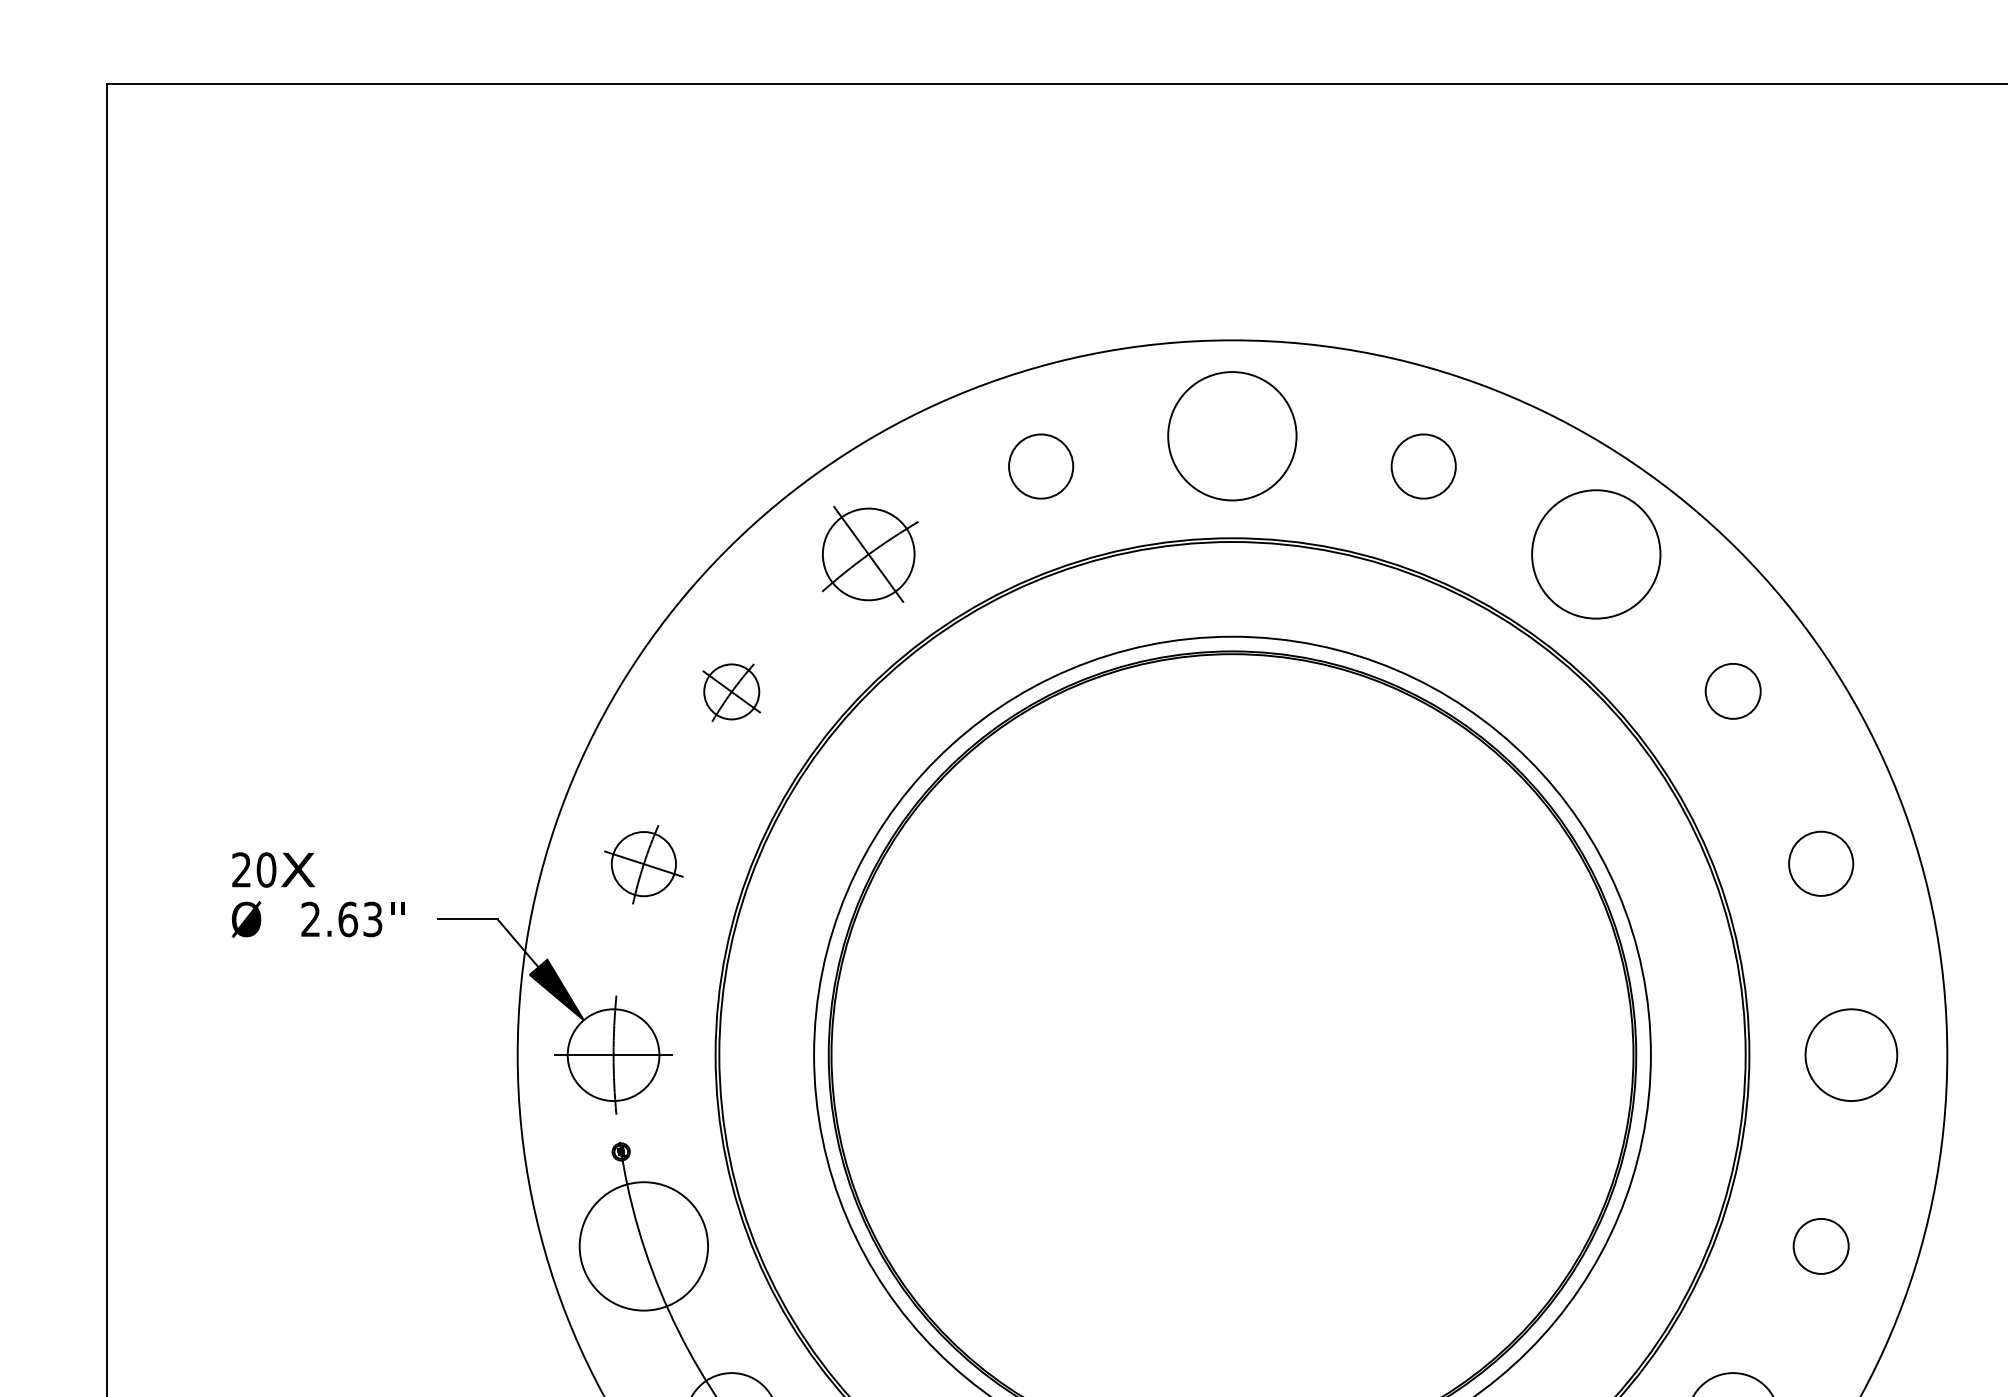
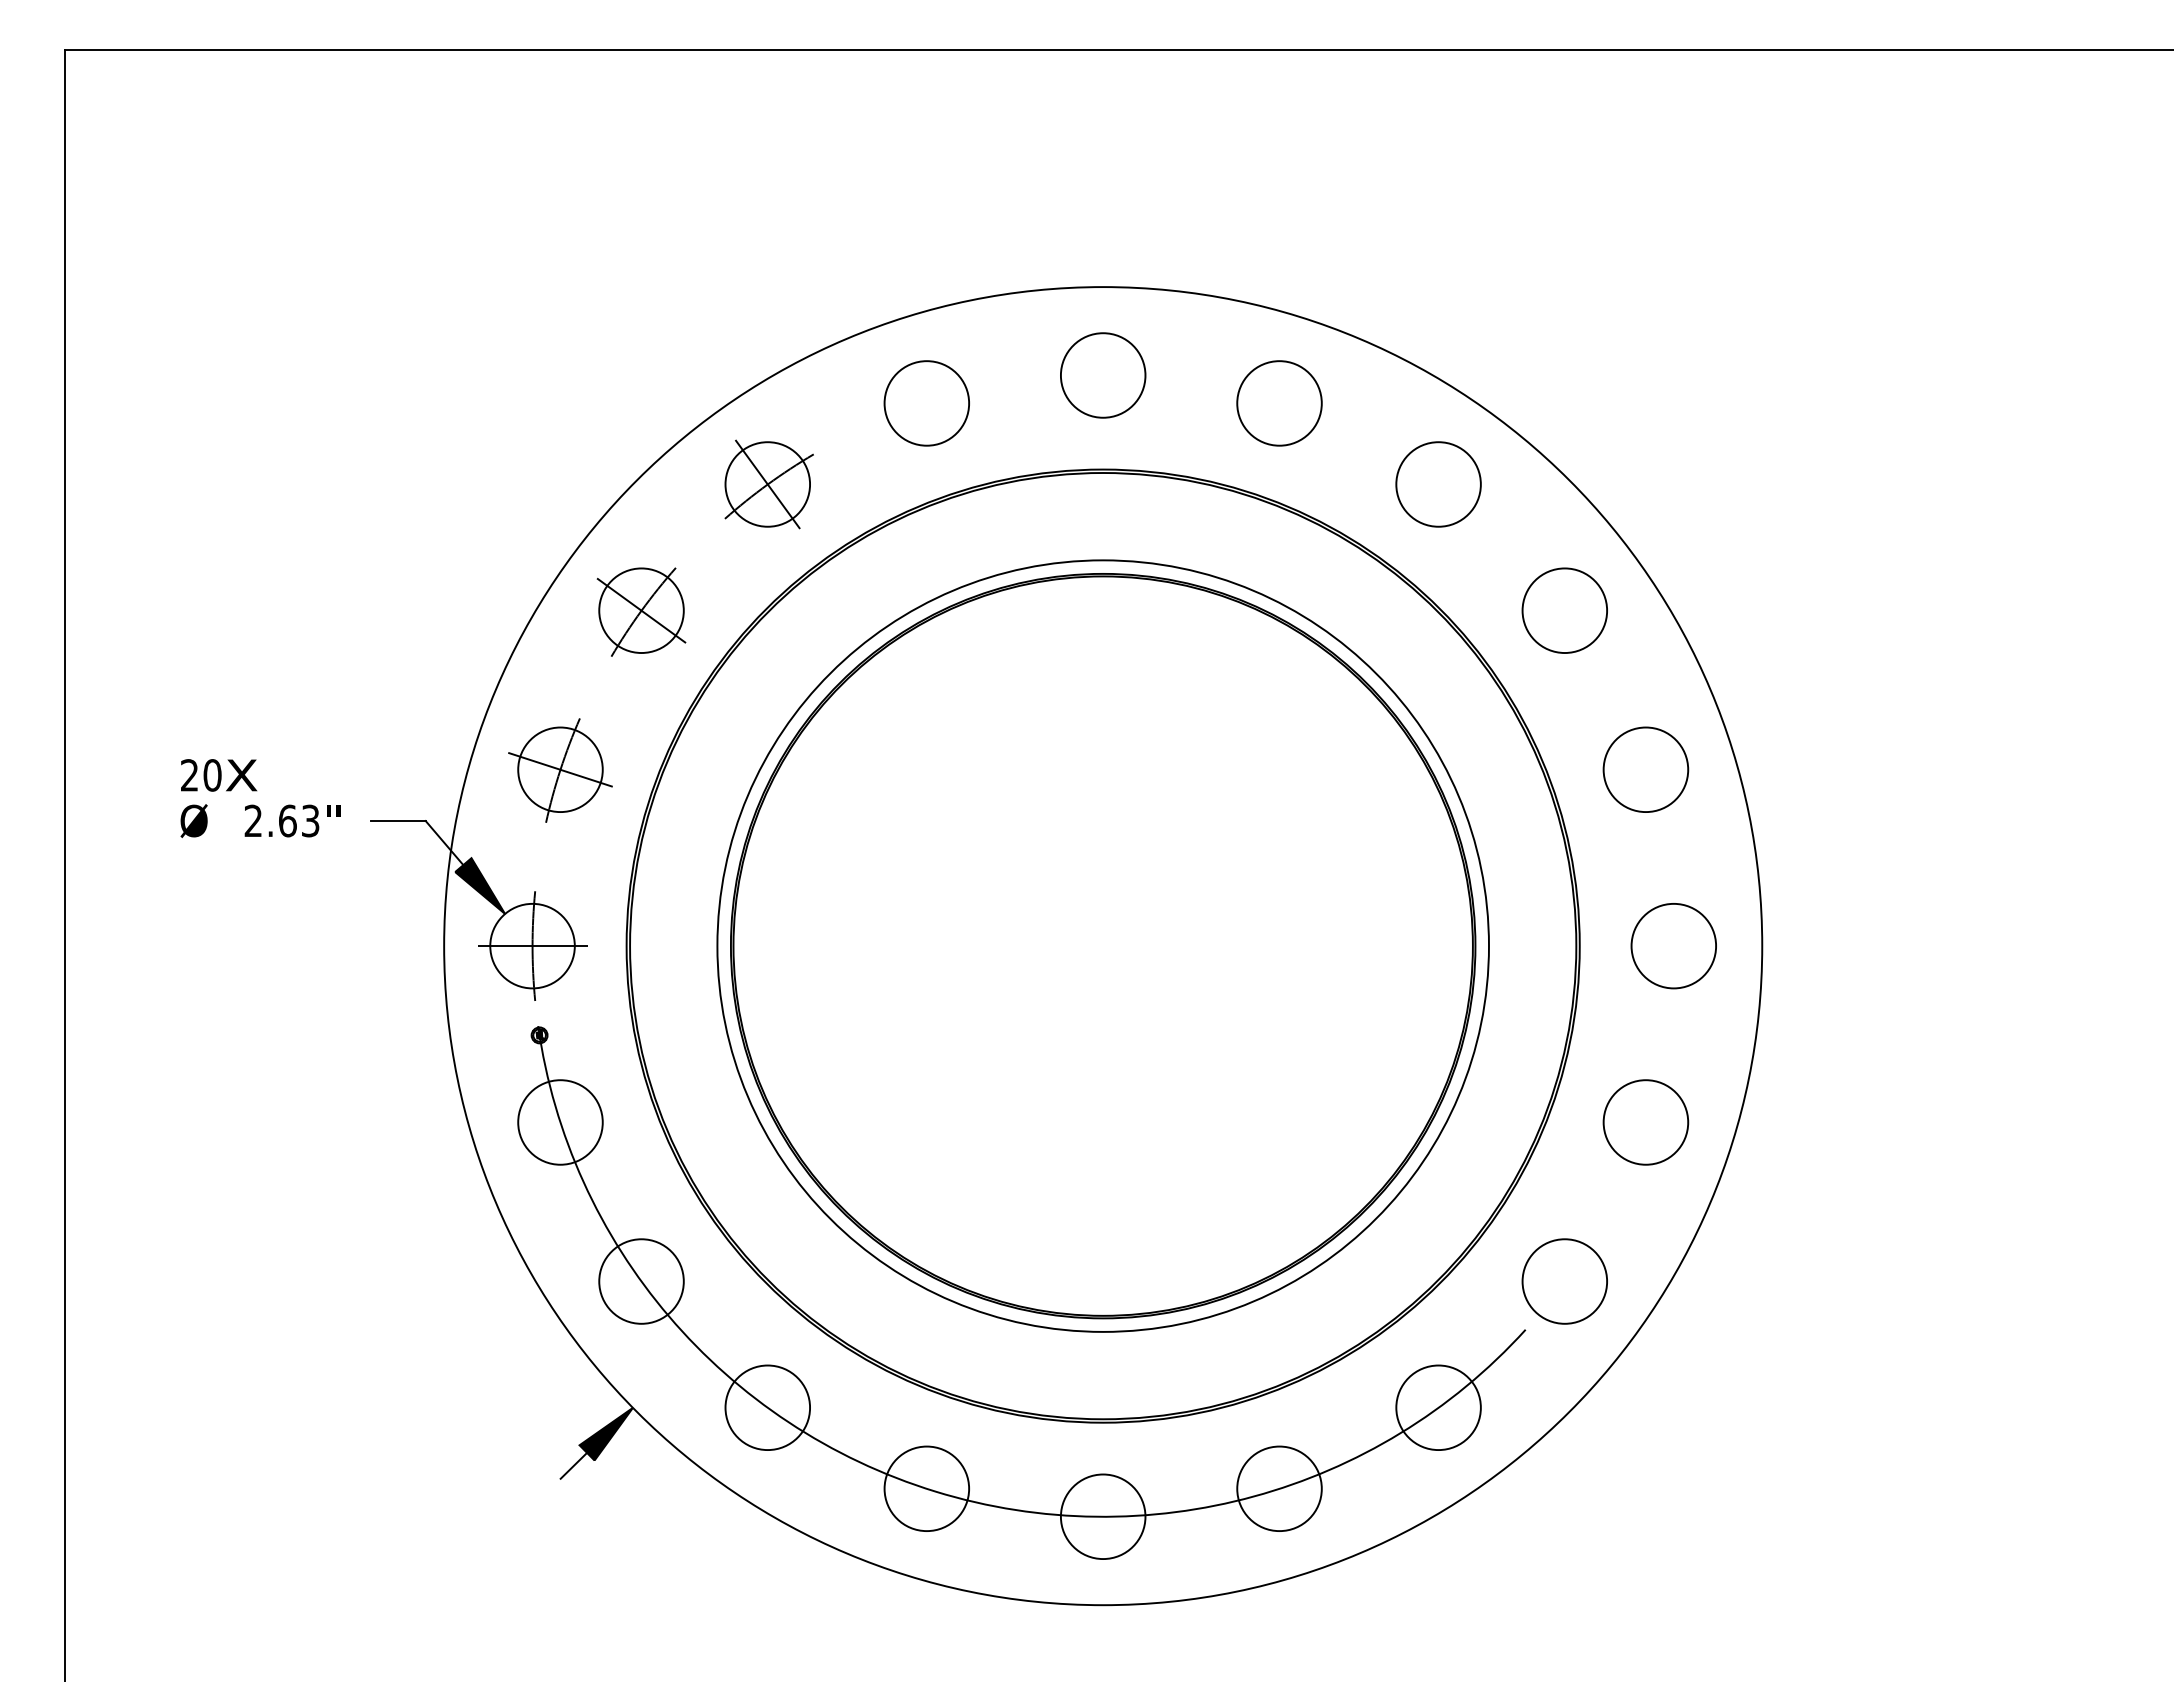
circle: (1232, 436) -> (1103, 375), size x0.71
circle: (1040, 466) -> (926, 403), size x1.43
circle: (1423, 466) -> (1279, 403), size x1.43
circle: (1596, 554) -> (1438, 484), size x0.71
circle: (1732, 691) -> (1564, 610), size x1.67
part: (731, 692) -> (641, 611), size x1.67
circle: (1820, 863) -> (1645, 769), size x1.43
part: (643, 864) -> (560, 770), size x1.43
circle: (643, 1246) -> (560, 1122), size x0.71
circle: (1820, 1246) -> (1645, 1122), size x1.67

